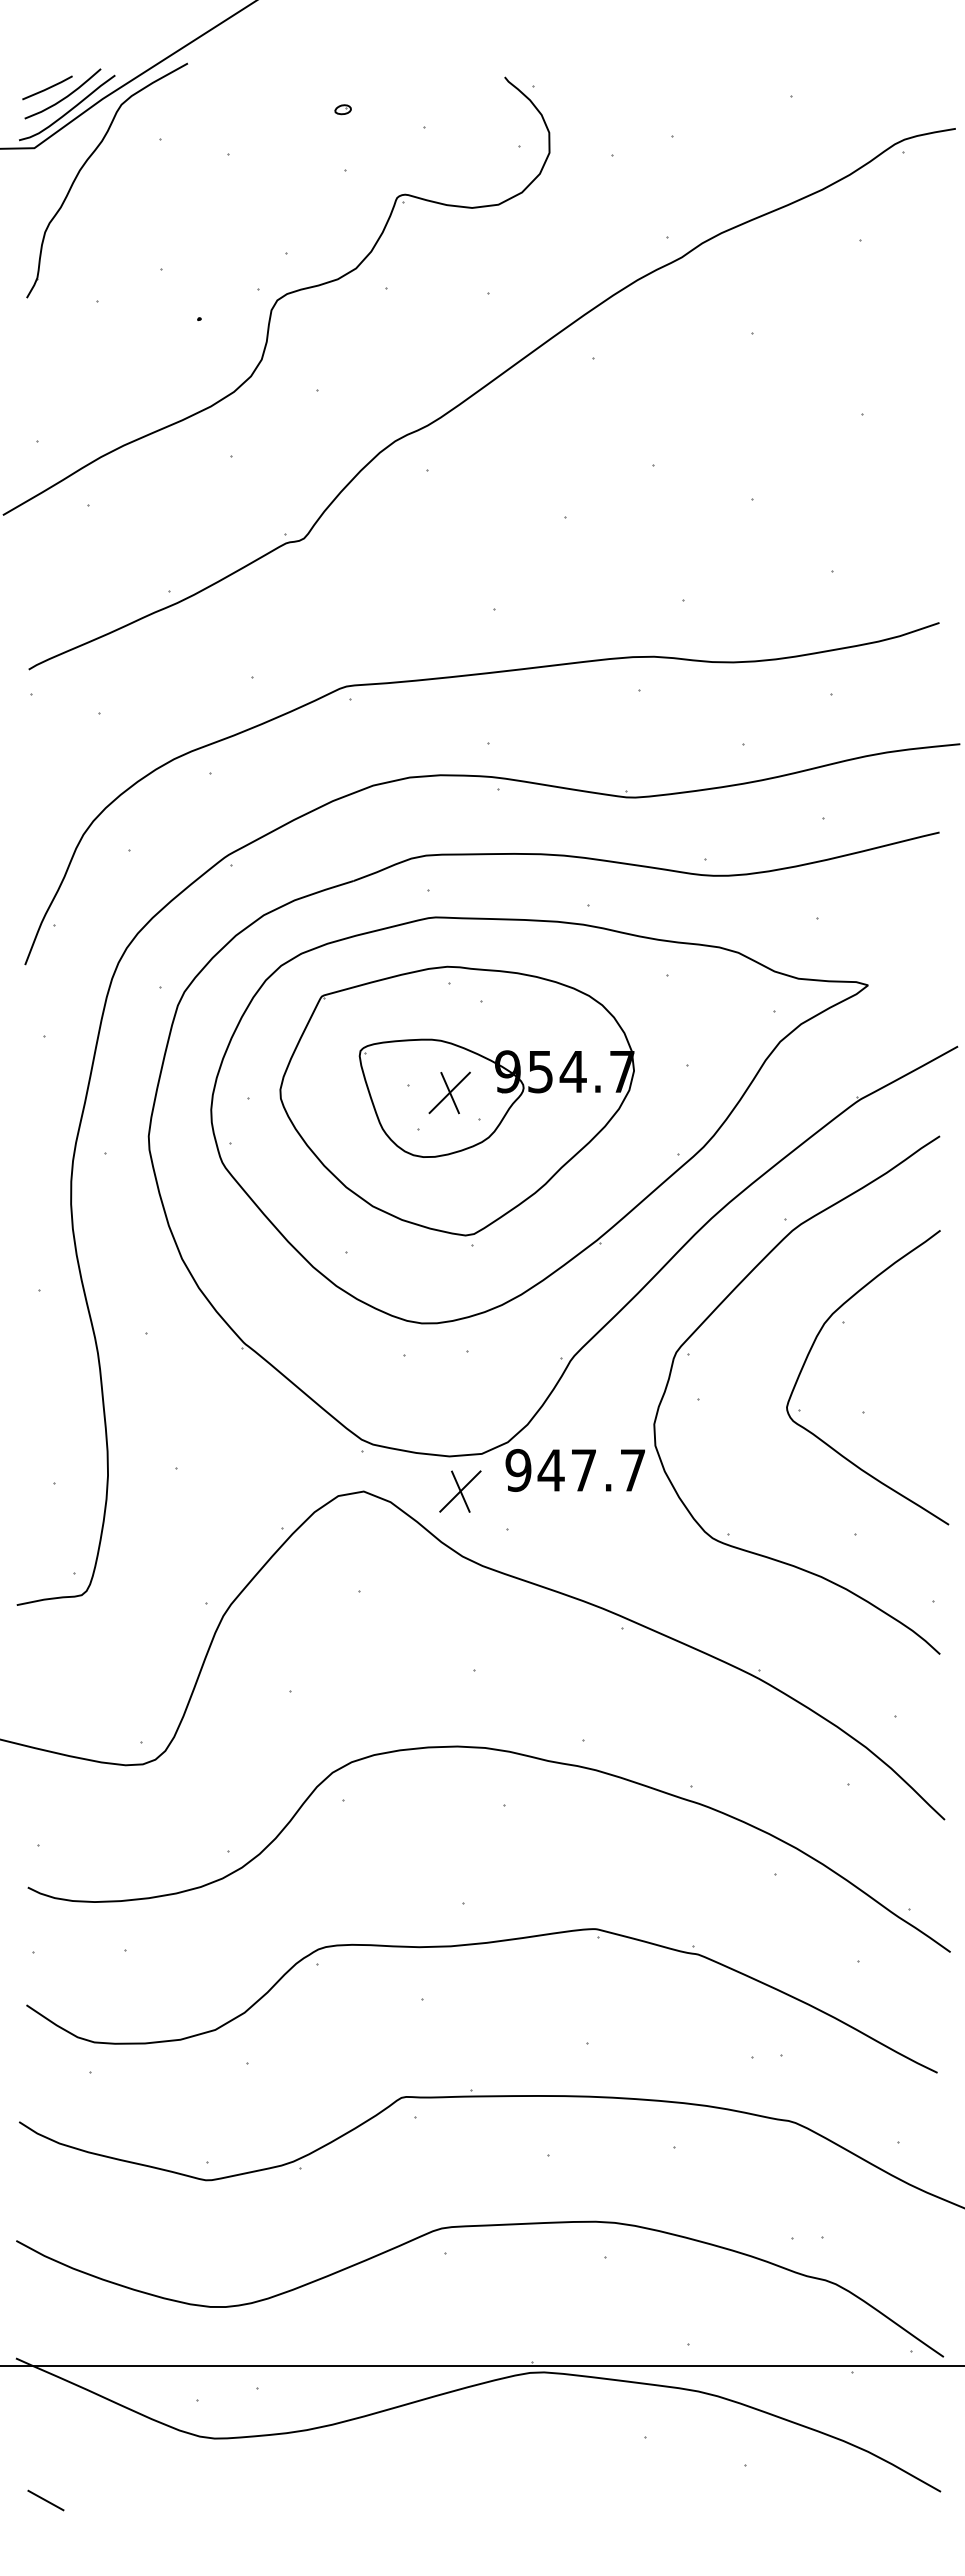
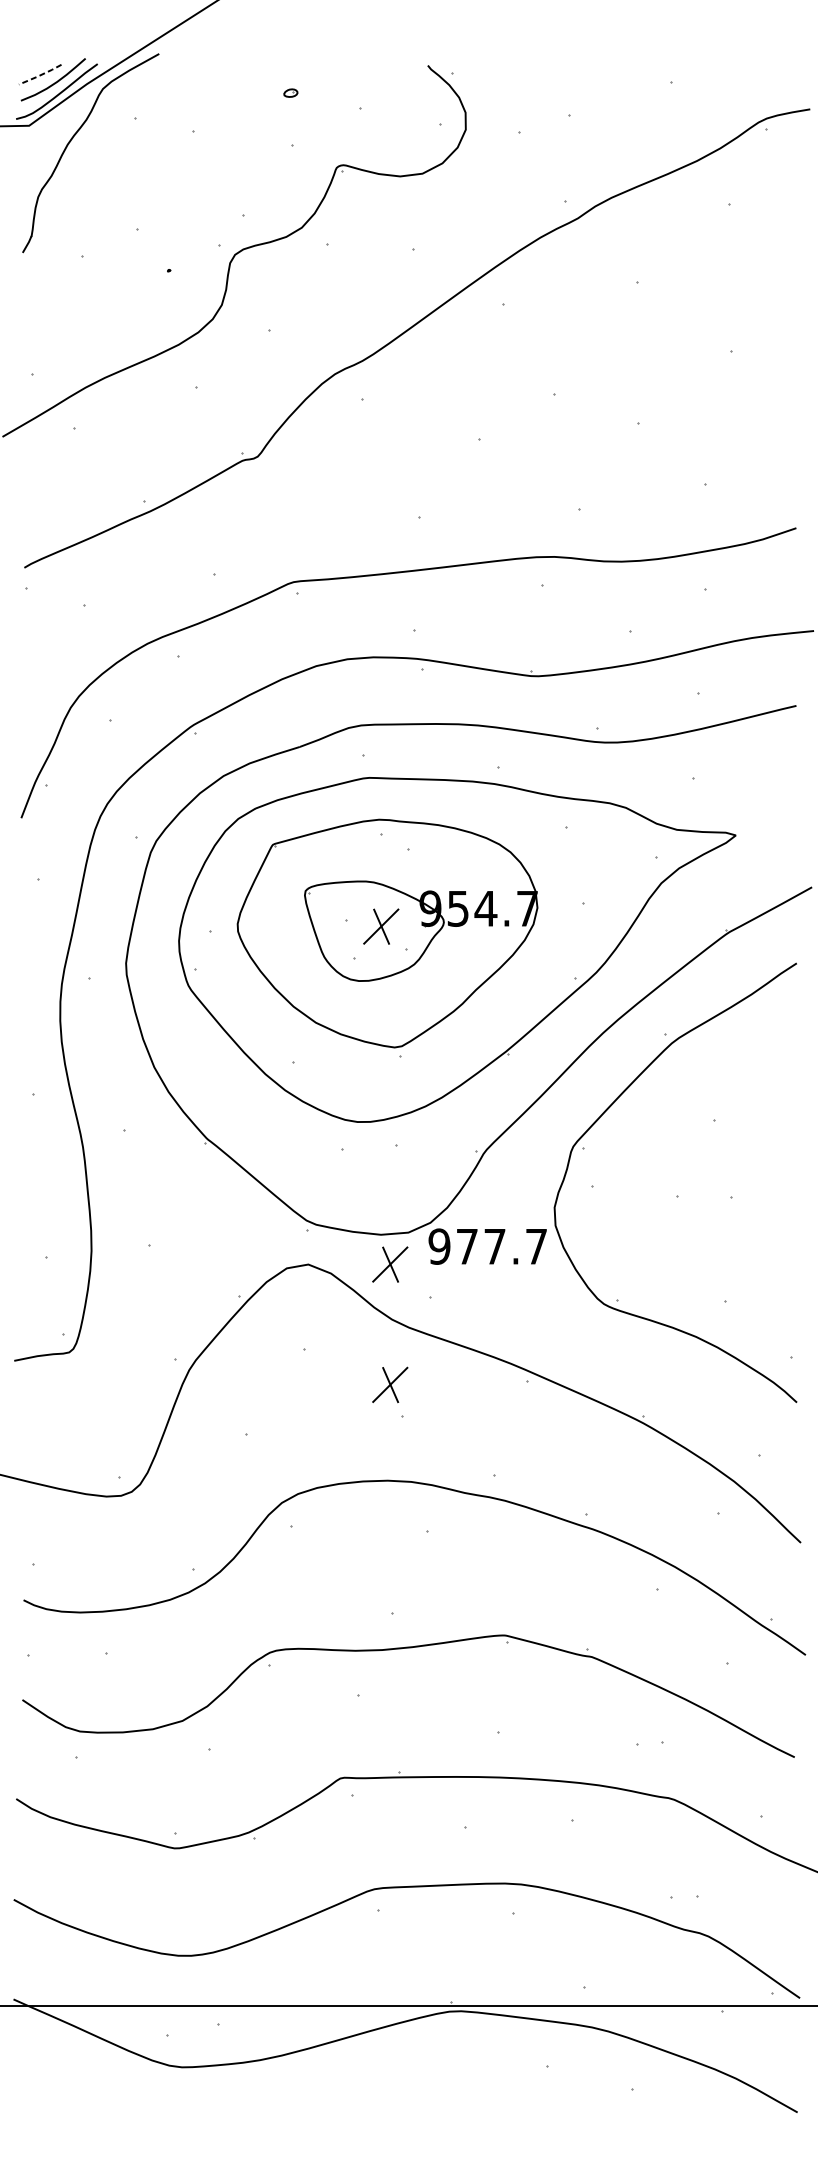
line: (47, 88) -> (40, 75), solid -> dashed
curve: (811, 1350) -> (687, 1144), removed
text: (550, 1470) -> (466, 1246), 947.7 -> 977.7
part: (460, 1633) -> (390, 1384), added
line: (45, 2500) -> (38, 2119), removed

